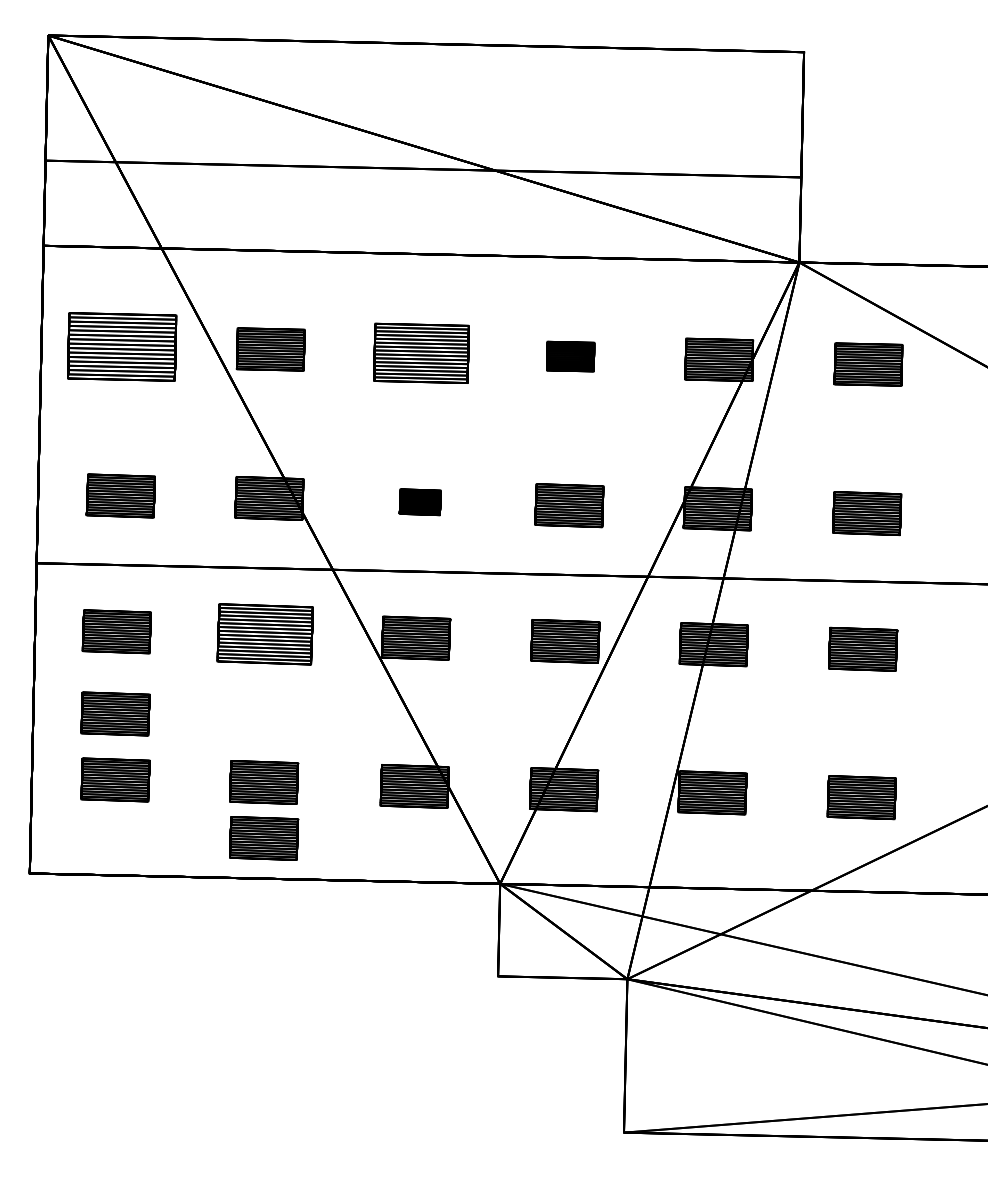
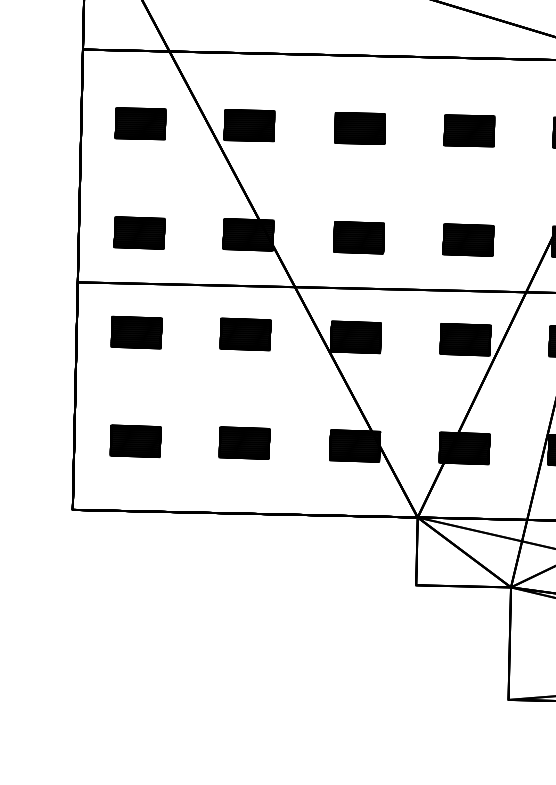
part: (122, 346) -> (140, 123), size x0.62
part: (421, 353) -> (360, 128), size x0.71
part: (570, 356) -> (469, 130), size x1.43
part: (420, 501) -> (359, 237), size x1.67
part: (265, 633) -> (245, 333), size x0.71
part: (115, 713) -> (135, 392), removed
part: (264, 838) -> (244, 484), removed

